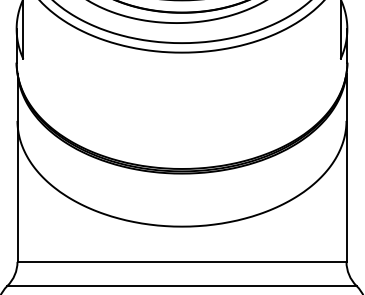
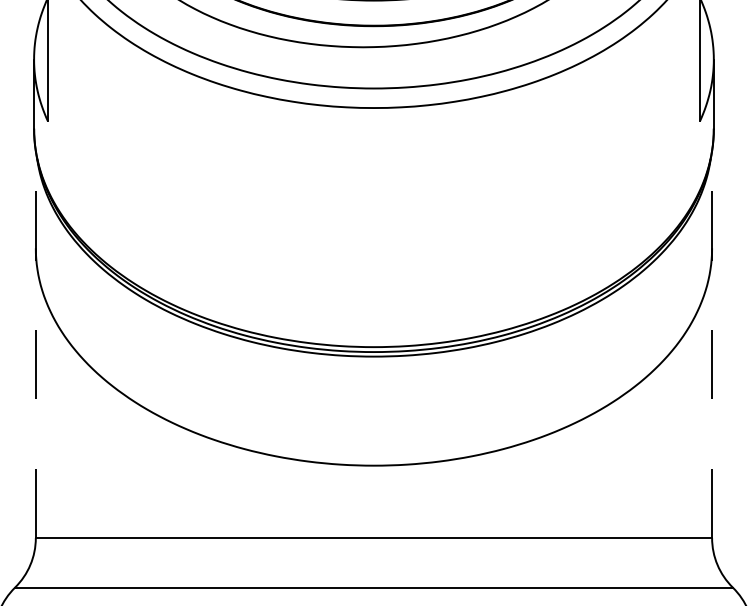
line: (17, 167) -> (35, 344), solid -> dashed
line: (346, 167) -> (712, 344), solid -> dashed

